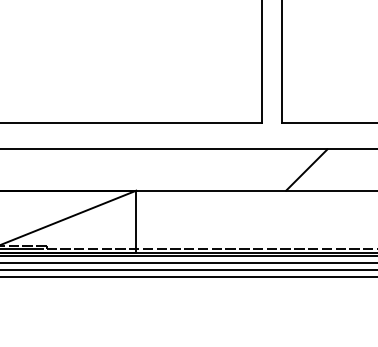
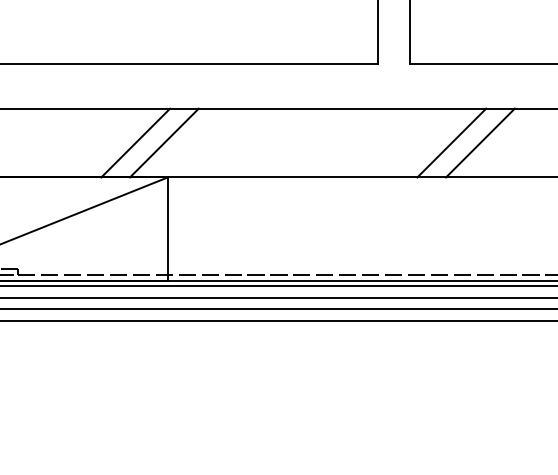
line: (116, 169) -> (134, 142), added
line: (133, 169) -> (163, 142), added
line: (323, 169) -> (479, 142), added

